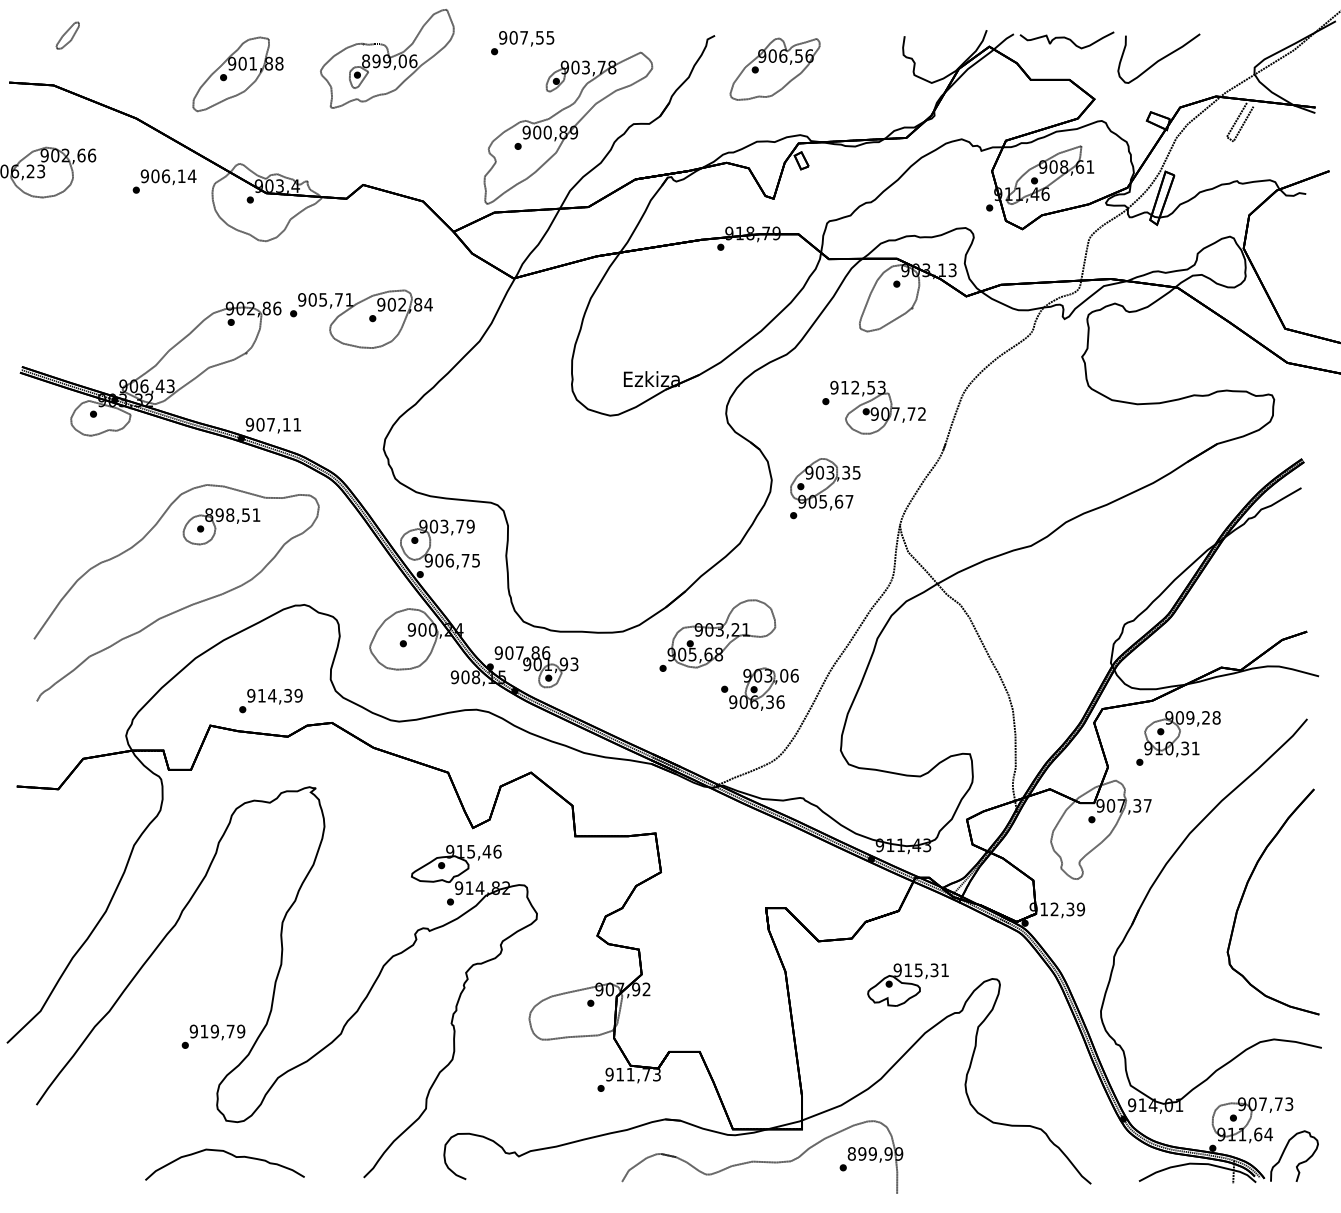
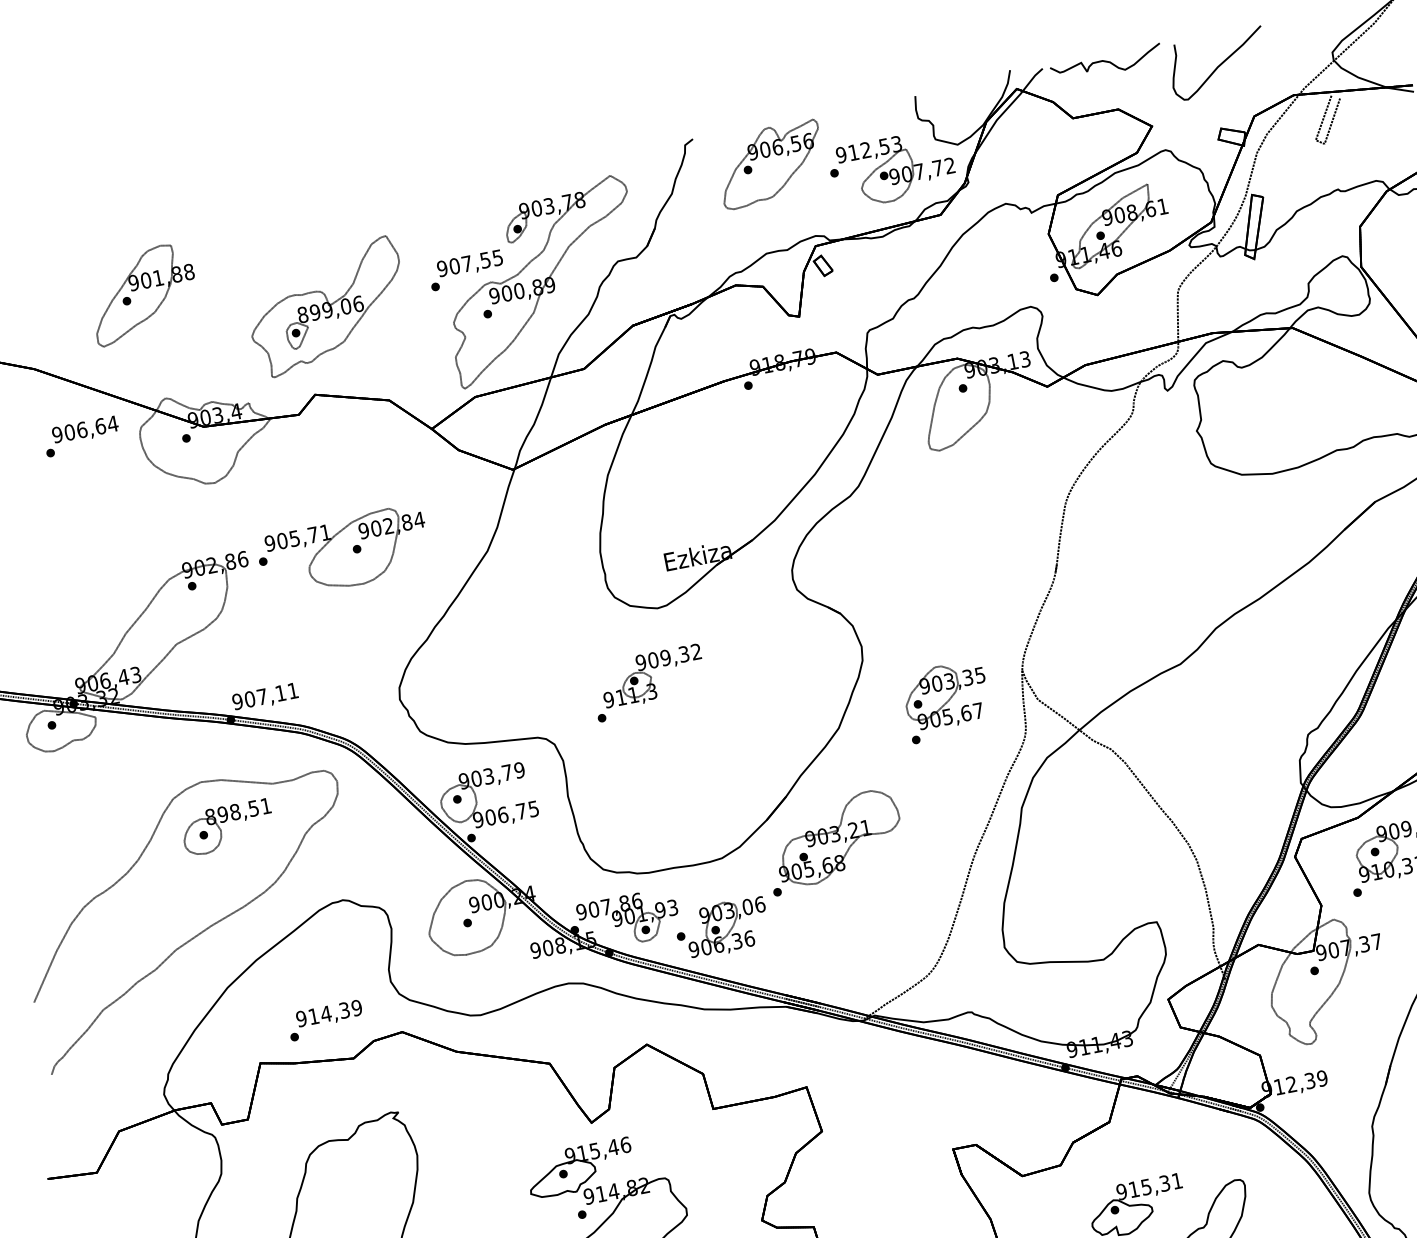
text: (522, 43) -> (466, 270), moved
part: (387, 58) -> (327, 306), moved
text: (181, 176) -> (100, 426), 906,14 -> 906,64
part: (873, 407) -> (891, 169), moved
part: (590, 475) -> (648, 682), added
part: (825, 488) -> (947, 700), moved
part: (759, 688) -> (721, 927), moved

